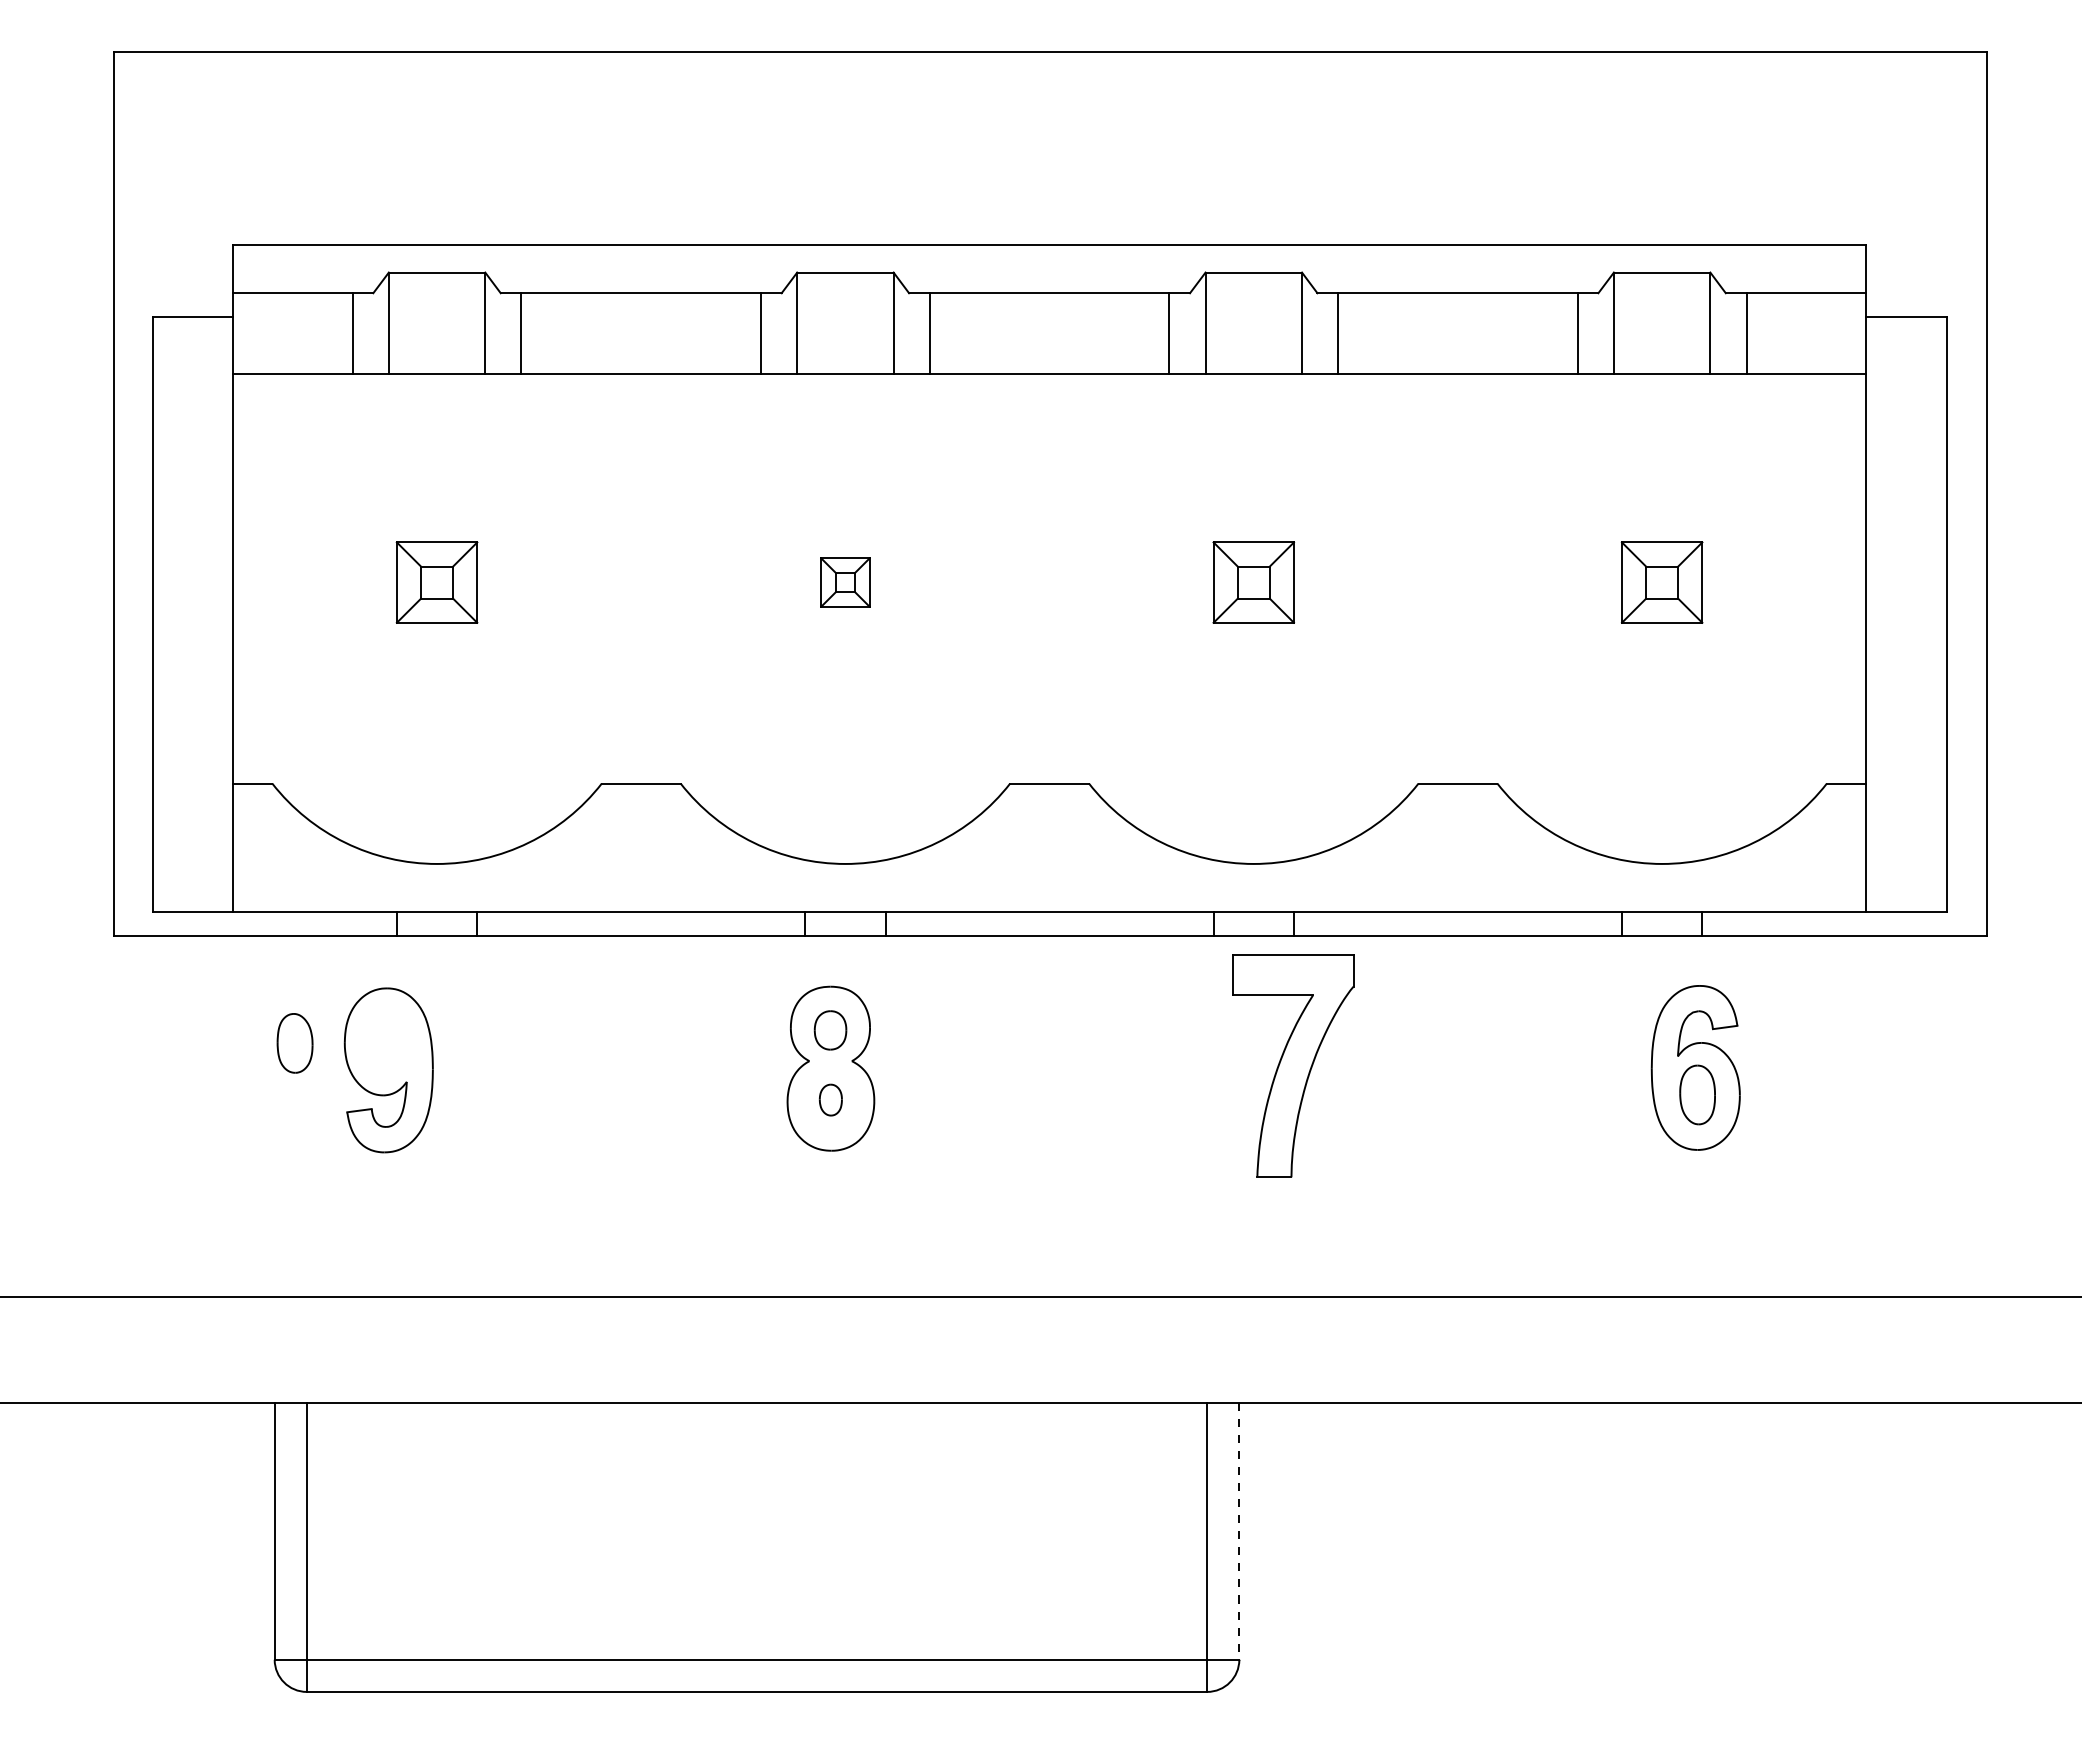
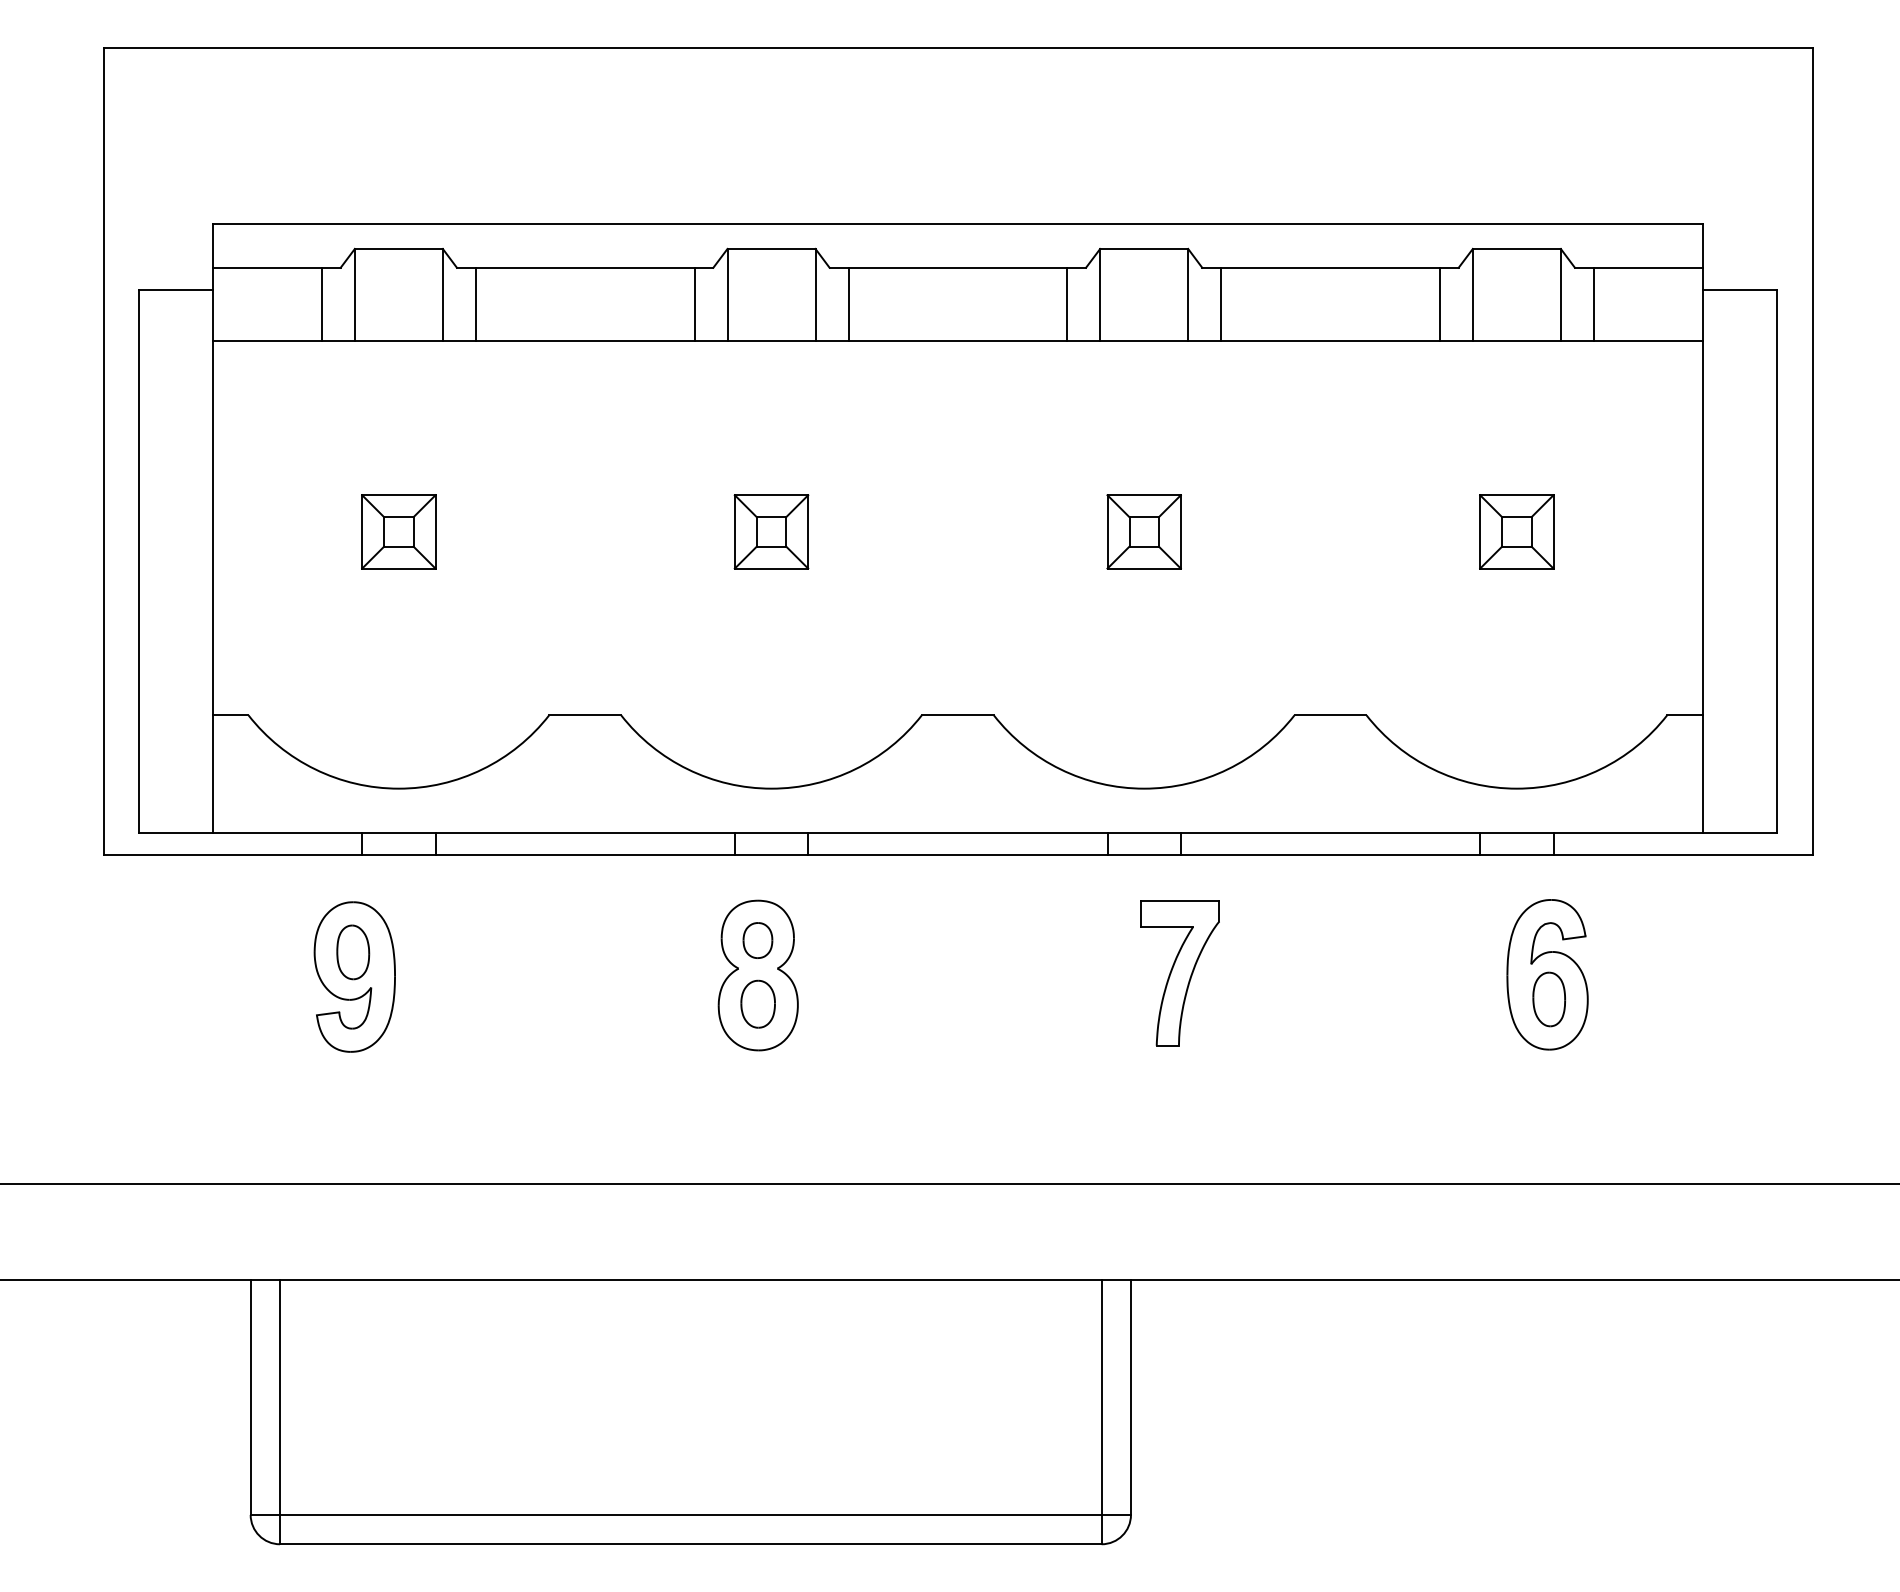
part: (845, 582) -> (771, 531), size x1.67
part: (294, 1043) -> (352, 952), moved
part: (1292, 1066) -> (1179, 973), size x0.71
part: (830, 1099) -> (757, 1003), size x1.67
line: (1239, 1531) -> (1131, 1397), dashed -> solid

